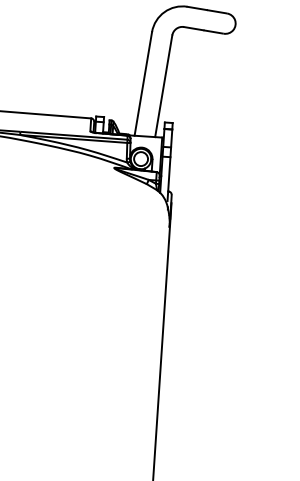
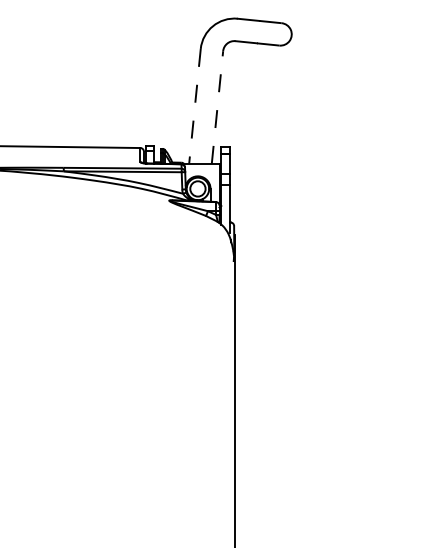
line: (142, 83) -> (194, 106), solid -> dashed
line: (163, 86) -> (217, 107), solid -> dashed

